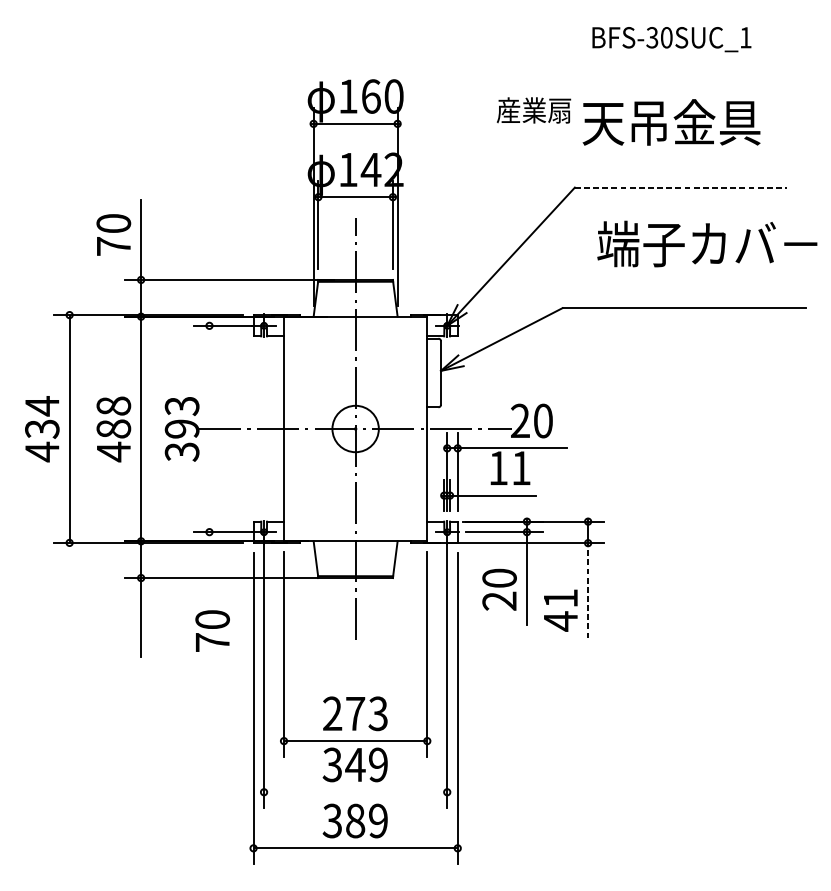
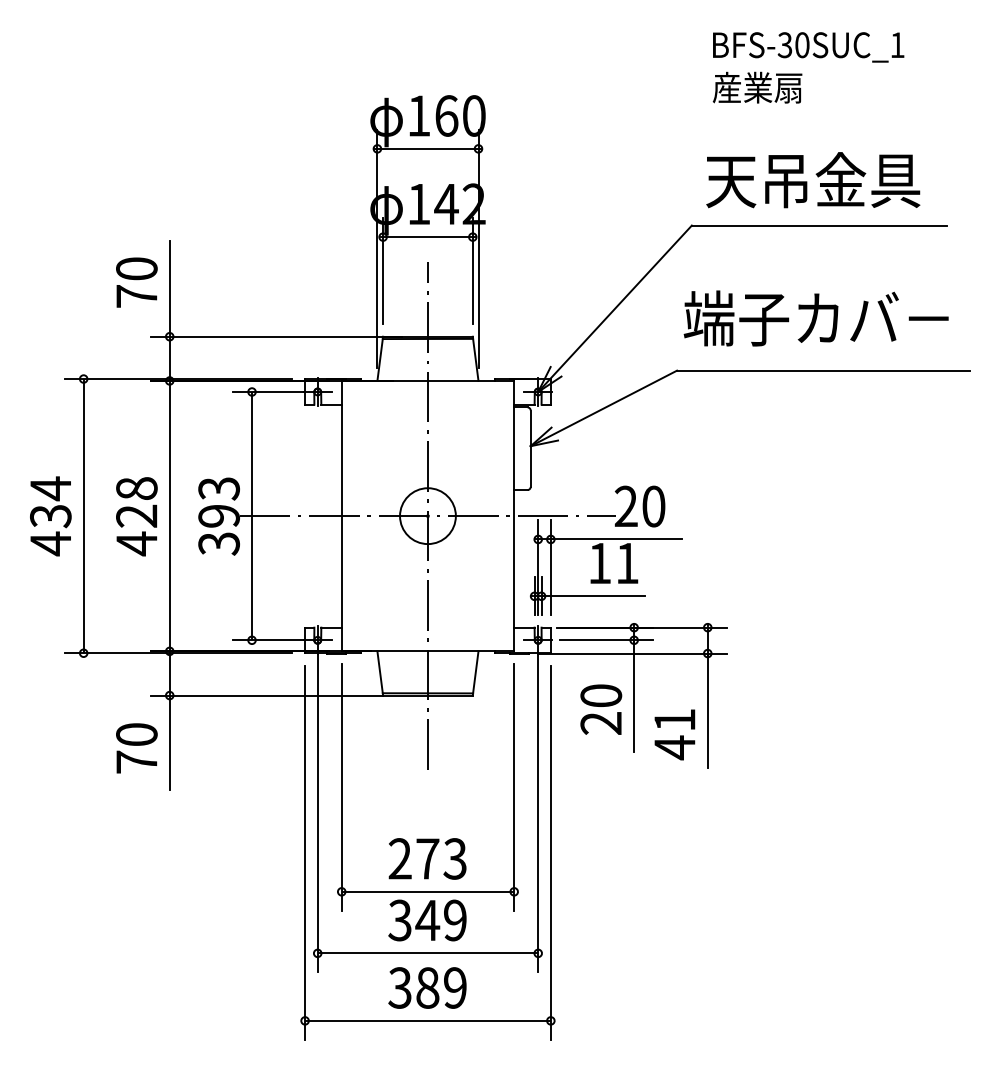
text: (533, 110) -> (757, 87), moved
text: (671, 122) -> (813, 180), moved
line: (680, 187) -> (819, 225), dashed -> solid
text: (706, 244) -> (815, 318), moved
text: (113, 428) -> (136, 515), 488 -> 428
line: (209, 429) -> (252, 516), added
line: (587, 590) -> (707, 710), dashed -> solid
text: (212, 631) -> (136, 748), moved
line: (355, 792) -> (427, 953), added

